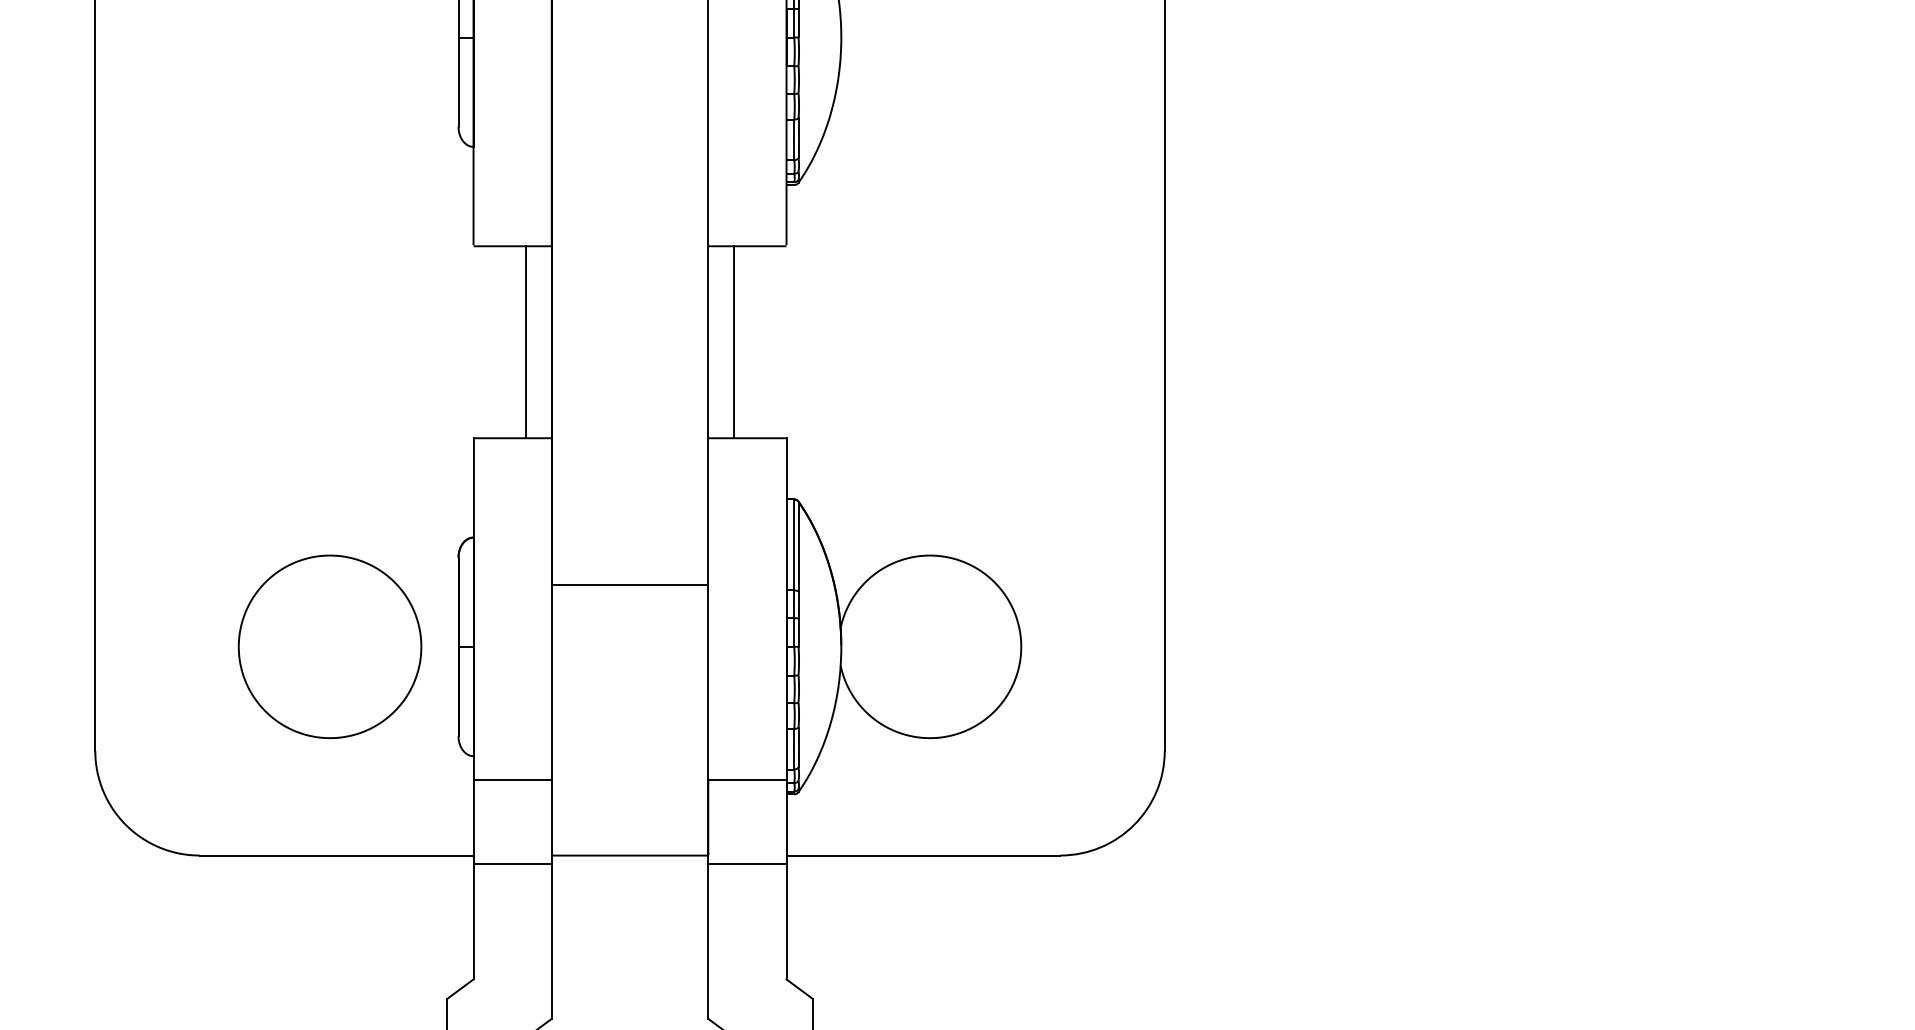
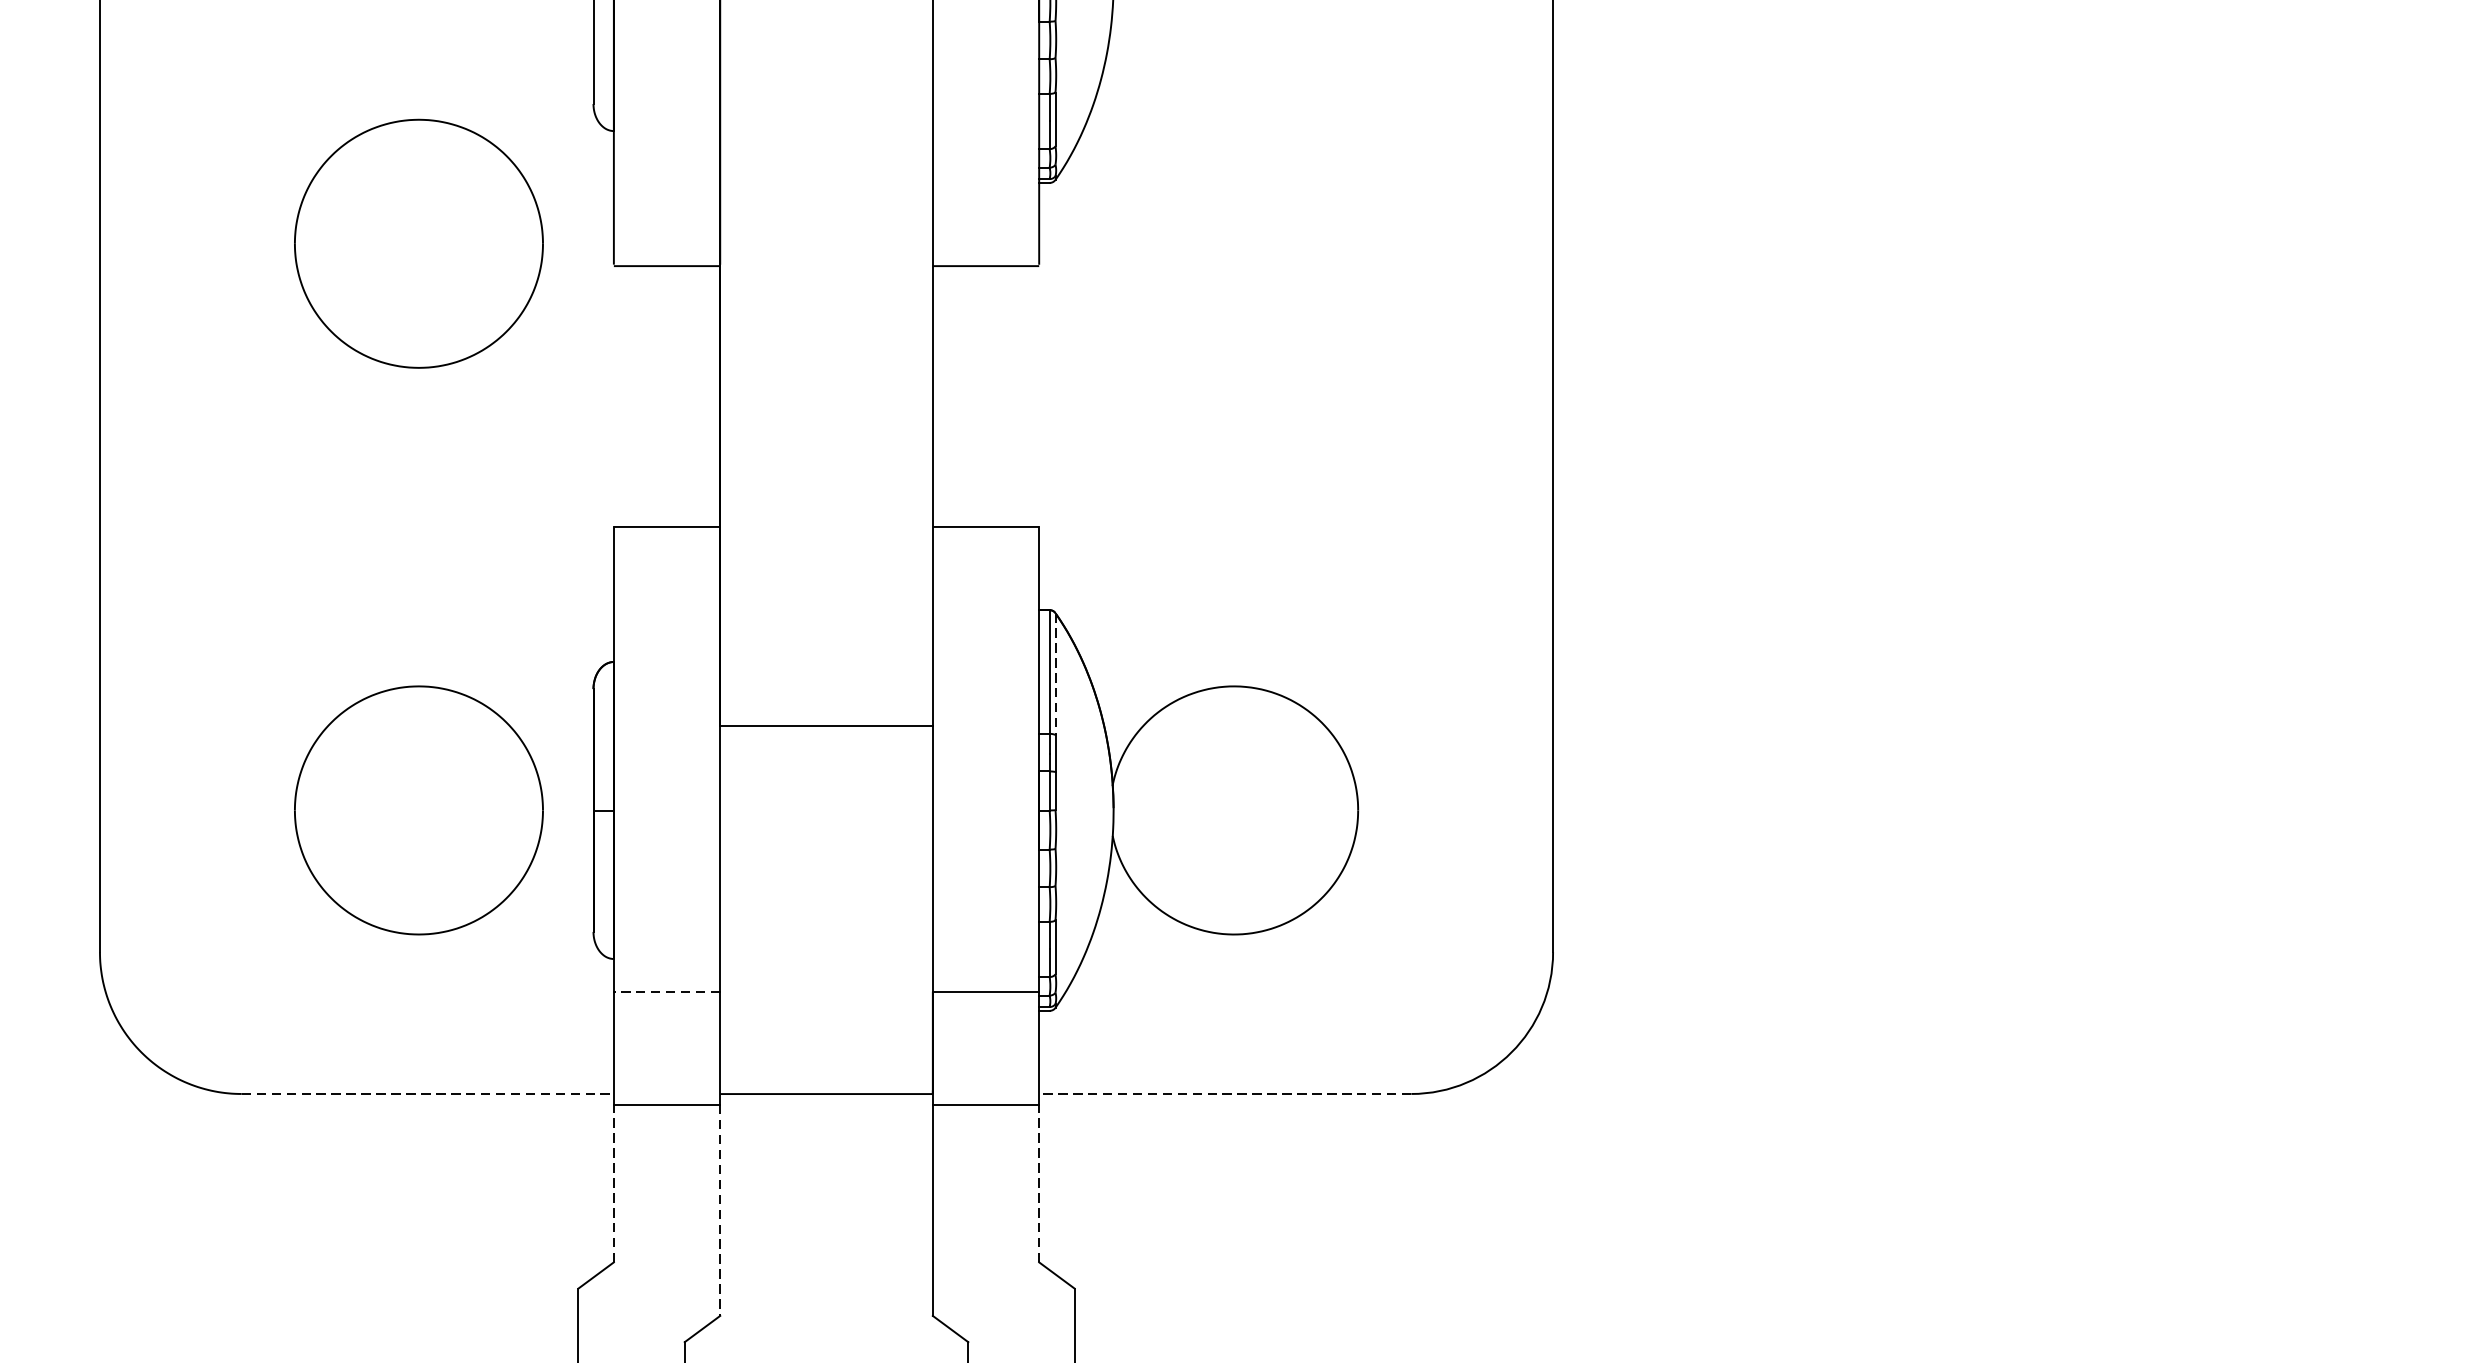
part: (329, 229) -> (418, 243), added
line: (525, 342) -> (684, 396), removed
line: (734, 342) -> (968, 396), removed
line: (798, 546) -> (1055, 674), solid -> dashed
line: (512, 780) -> (666, 992), solid -> dashed
line: (336, 855) -> (427, 1093), solid -> dashed
line: (923, 855) -> (1225, 1093), solid -> dashed
line: (473, 921) -> (613, 1183), solid -> dashed
line: (786, 921) -> (1039, 1183), solid -> dashed
line: (551, 941) -> (719, 1210), solid -> dashed

